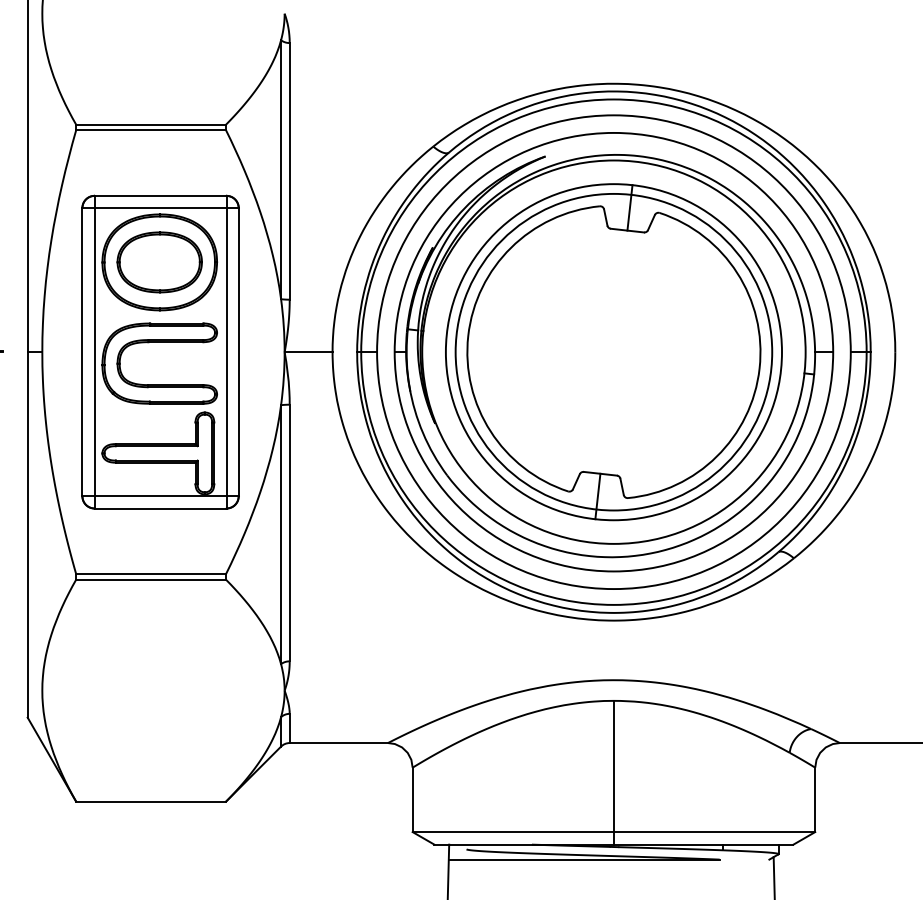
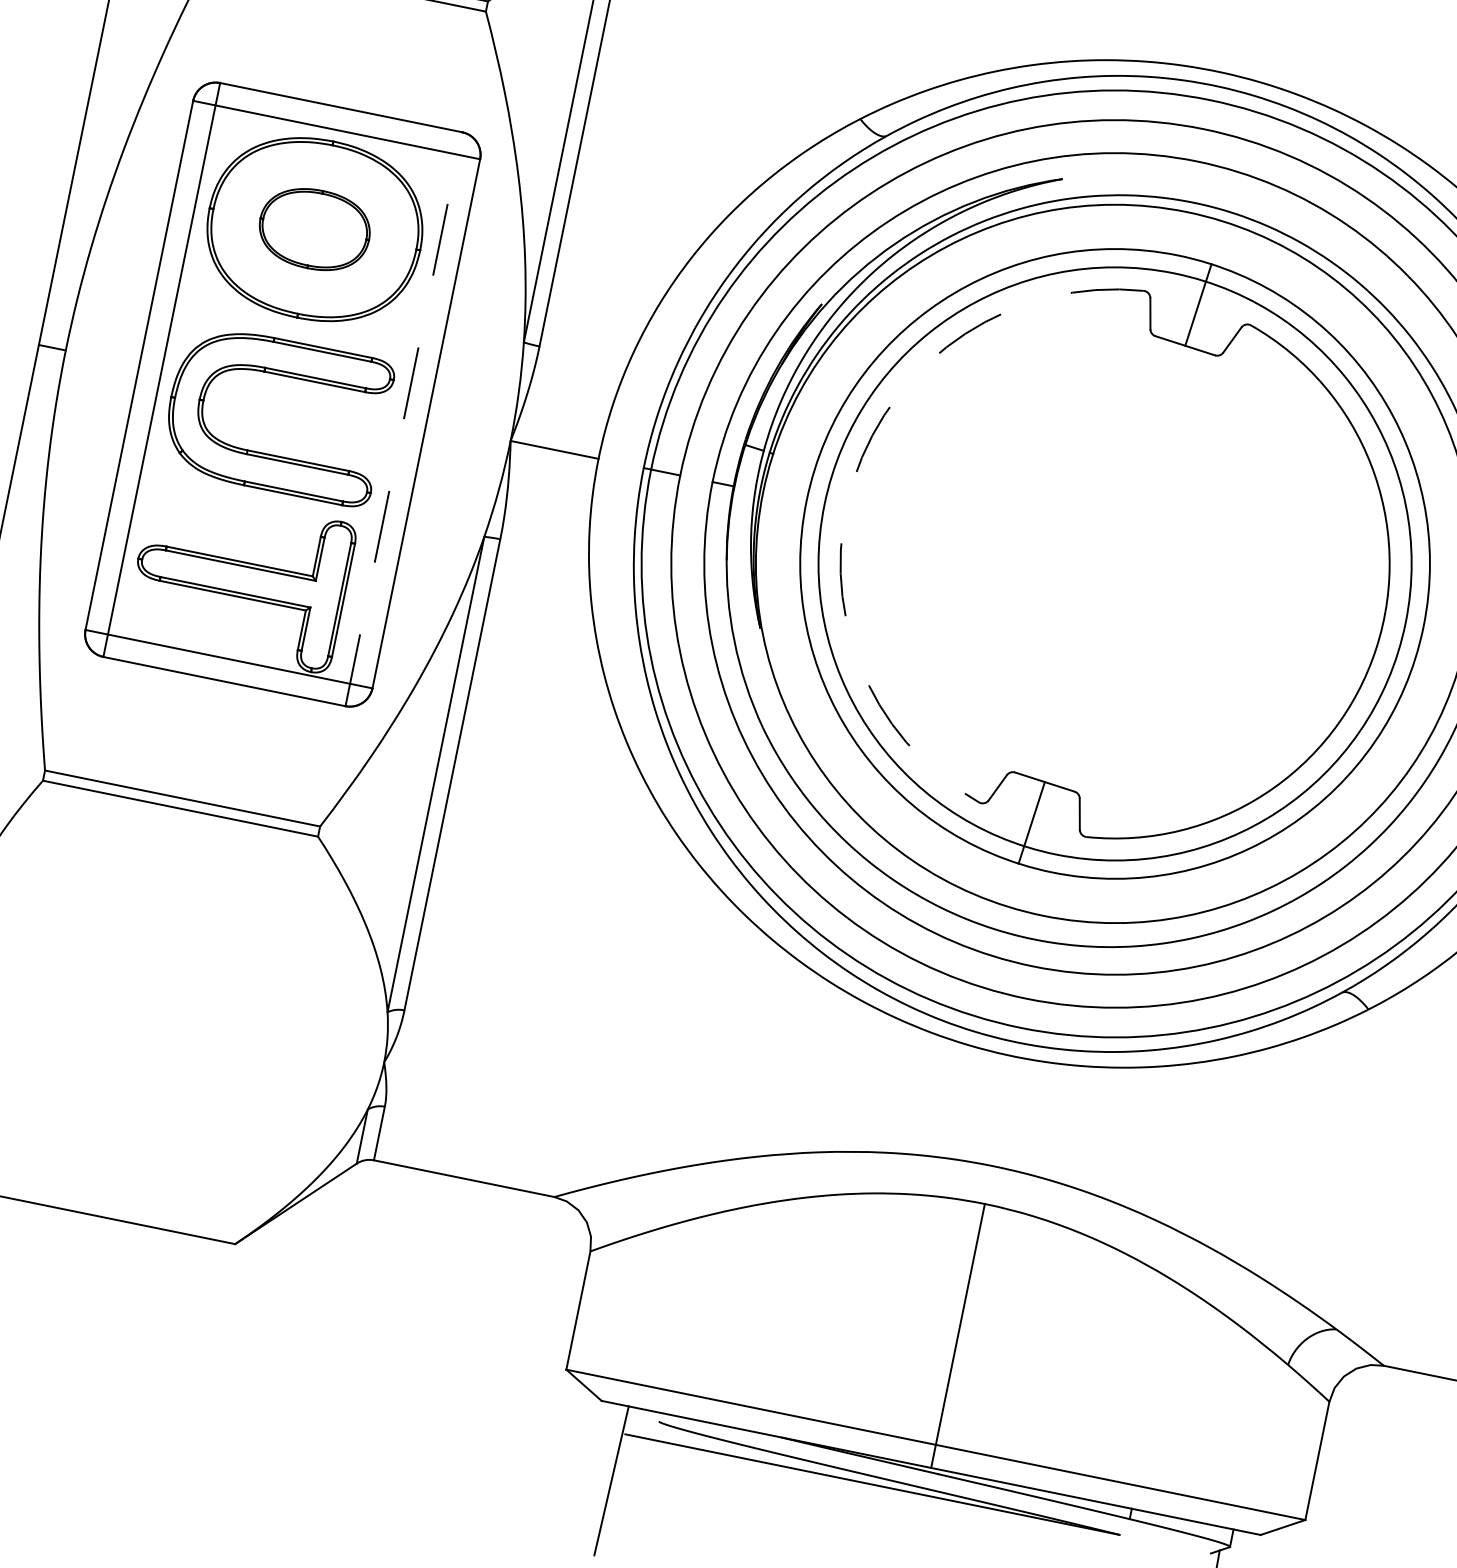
part: (159, 262) -> (314, 229), size x0.7
arc: (468, 336) -> (853, 480), solid -> dashed
line: (226, 351) -> (404, 417), solid -> dashed

